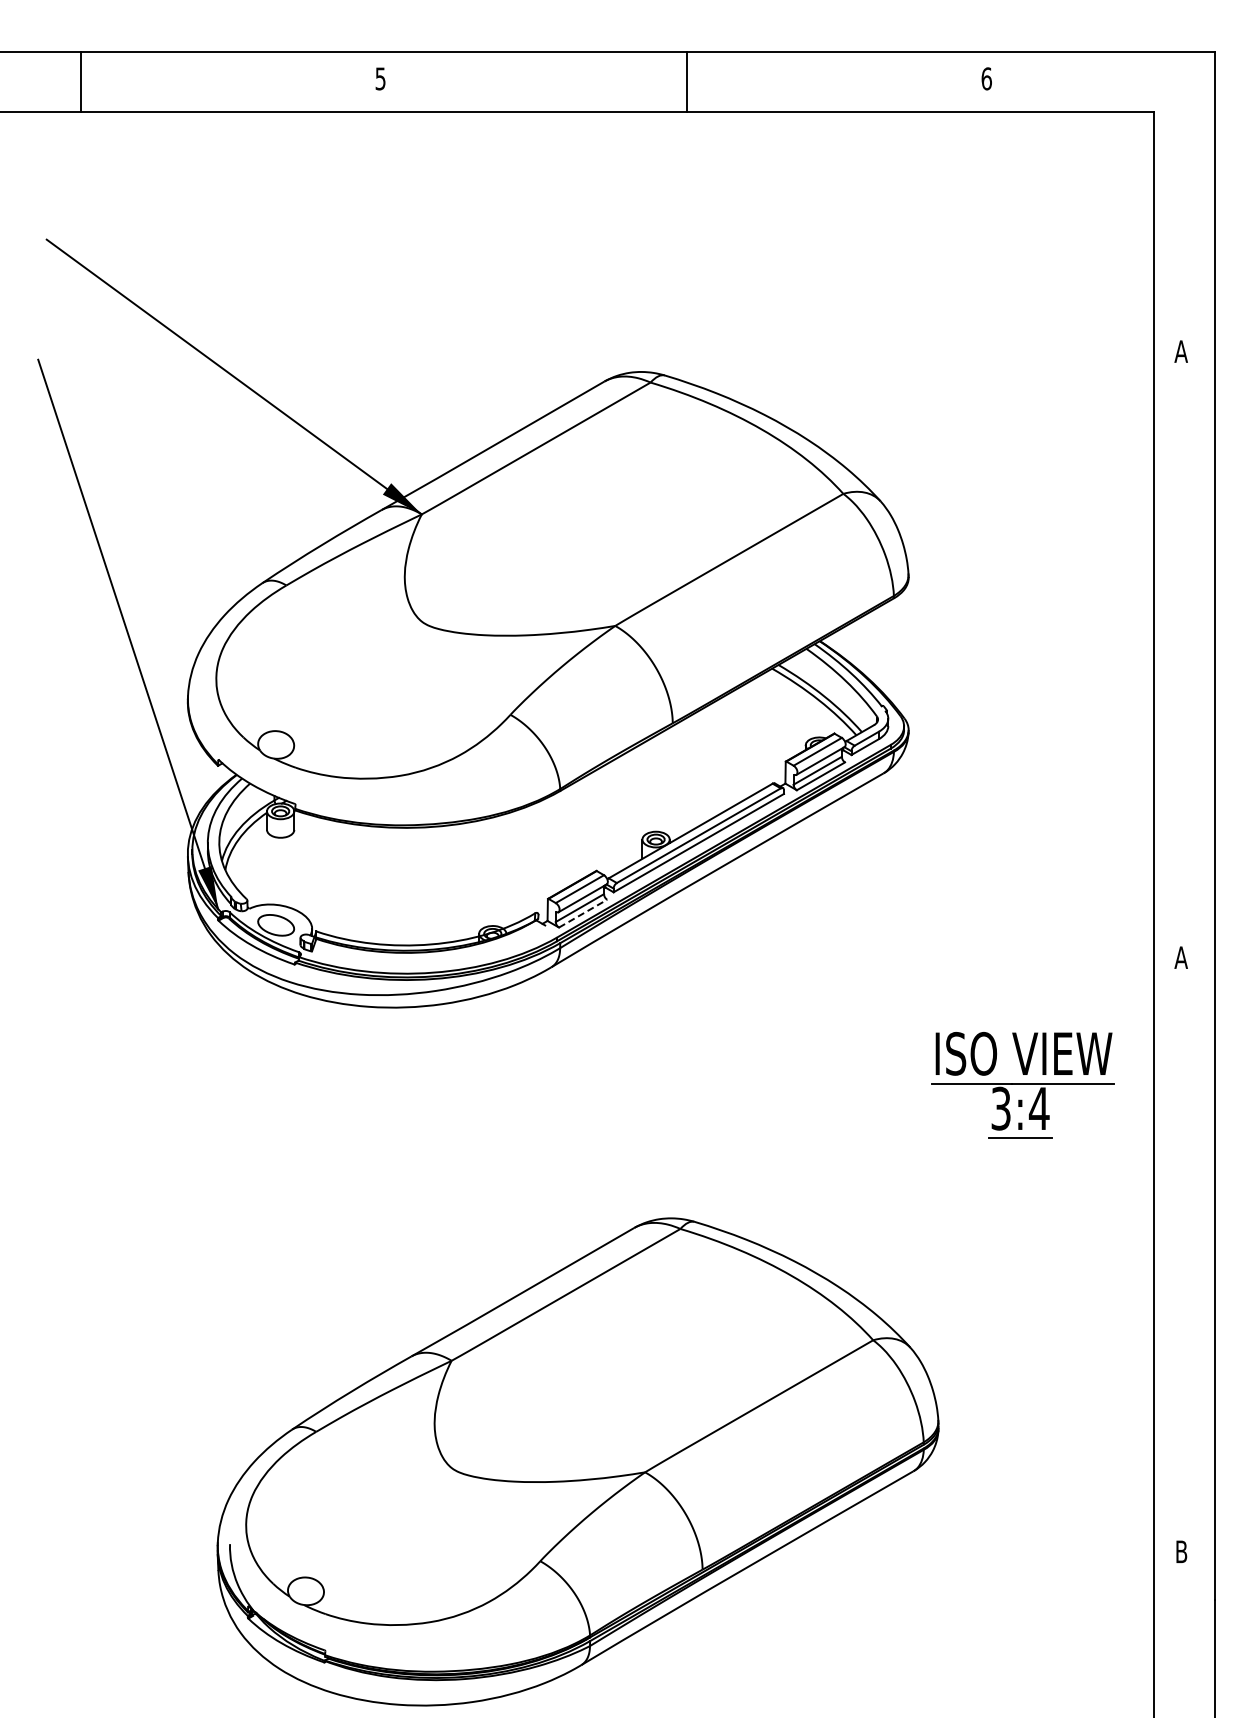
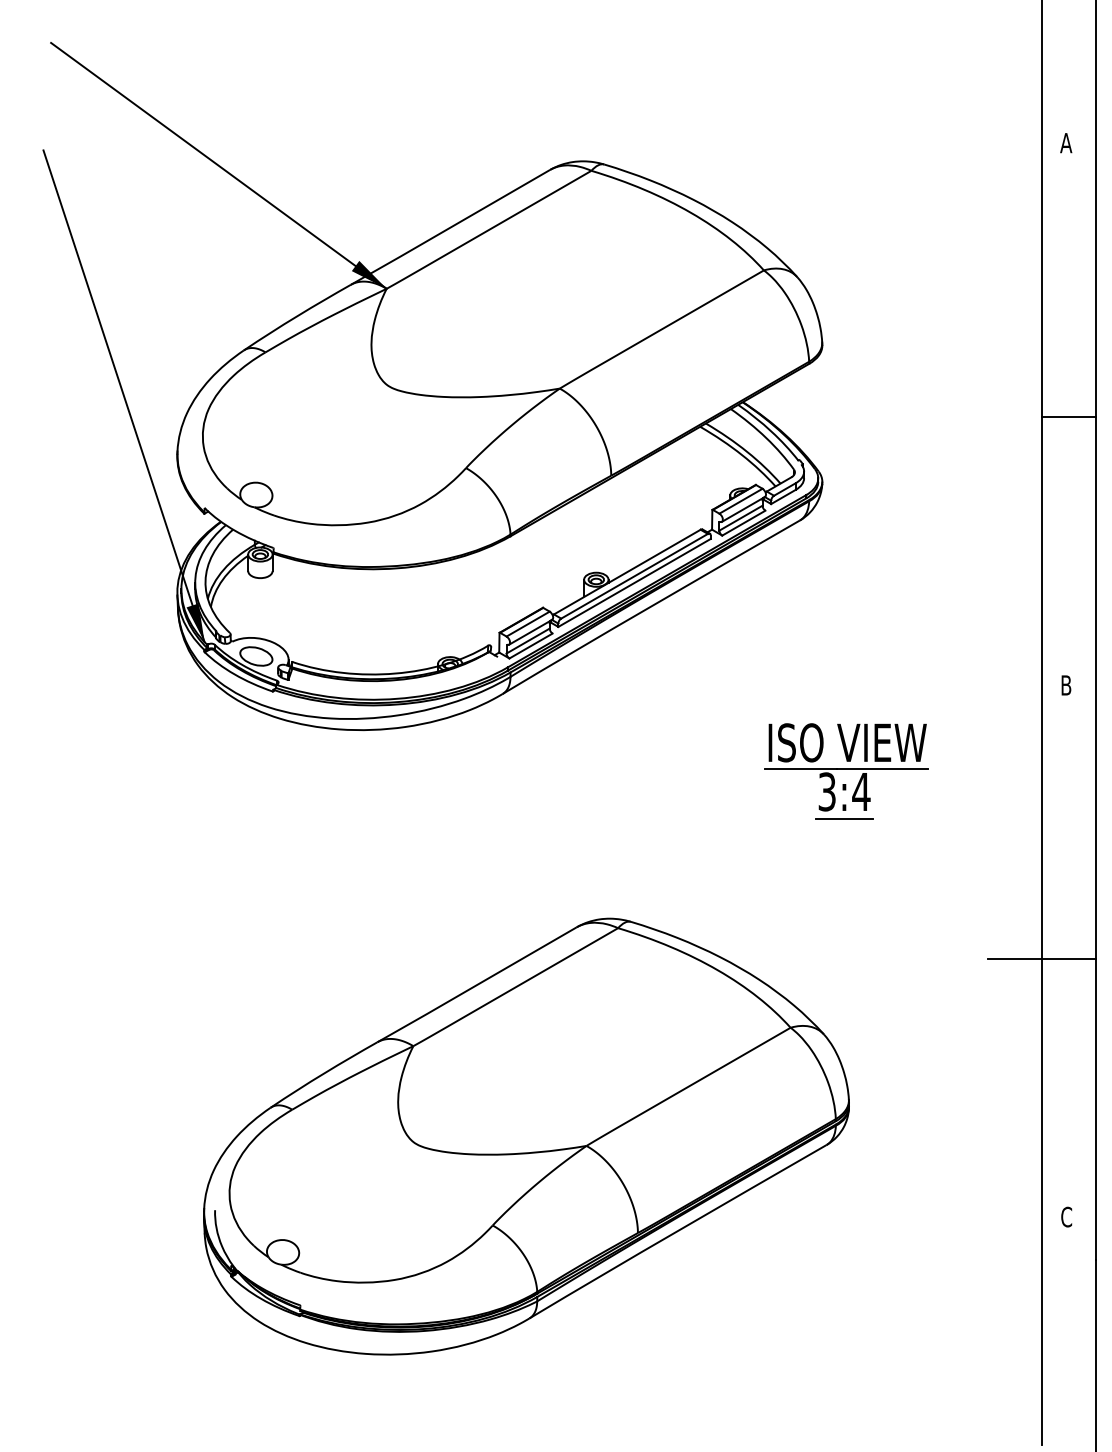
line: (1183, 657) -> (1068, 416), added
line: (583, 913) -> (531, 645), dashed -> solid
text: (1180, 957) -> (1065, 685), A -> B
part: (1022, 1085) -> (846, 771), moved
line: (1153, 1263) -> (1041, 959), added
text: (1181, 1551) -> (1066, 1216), B -> C

